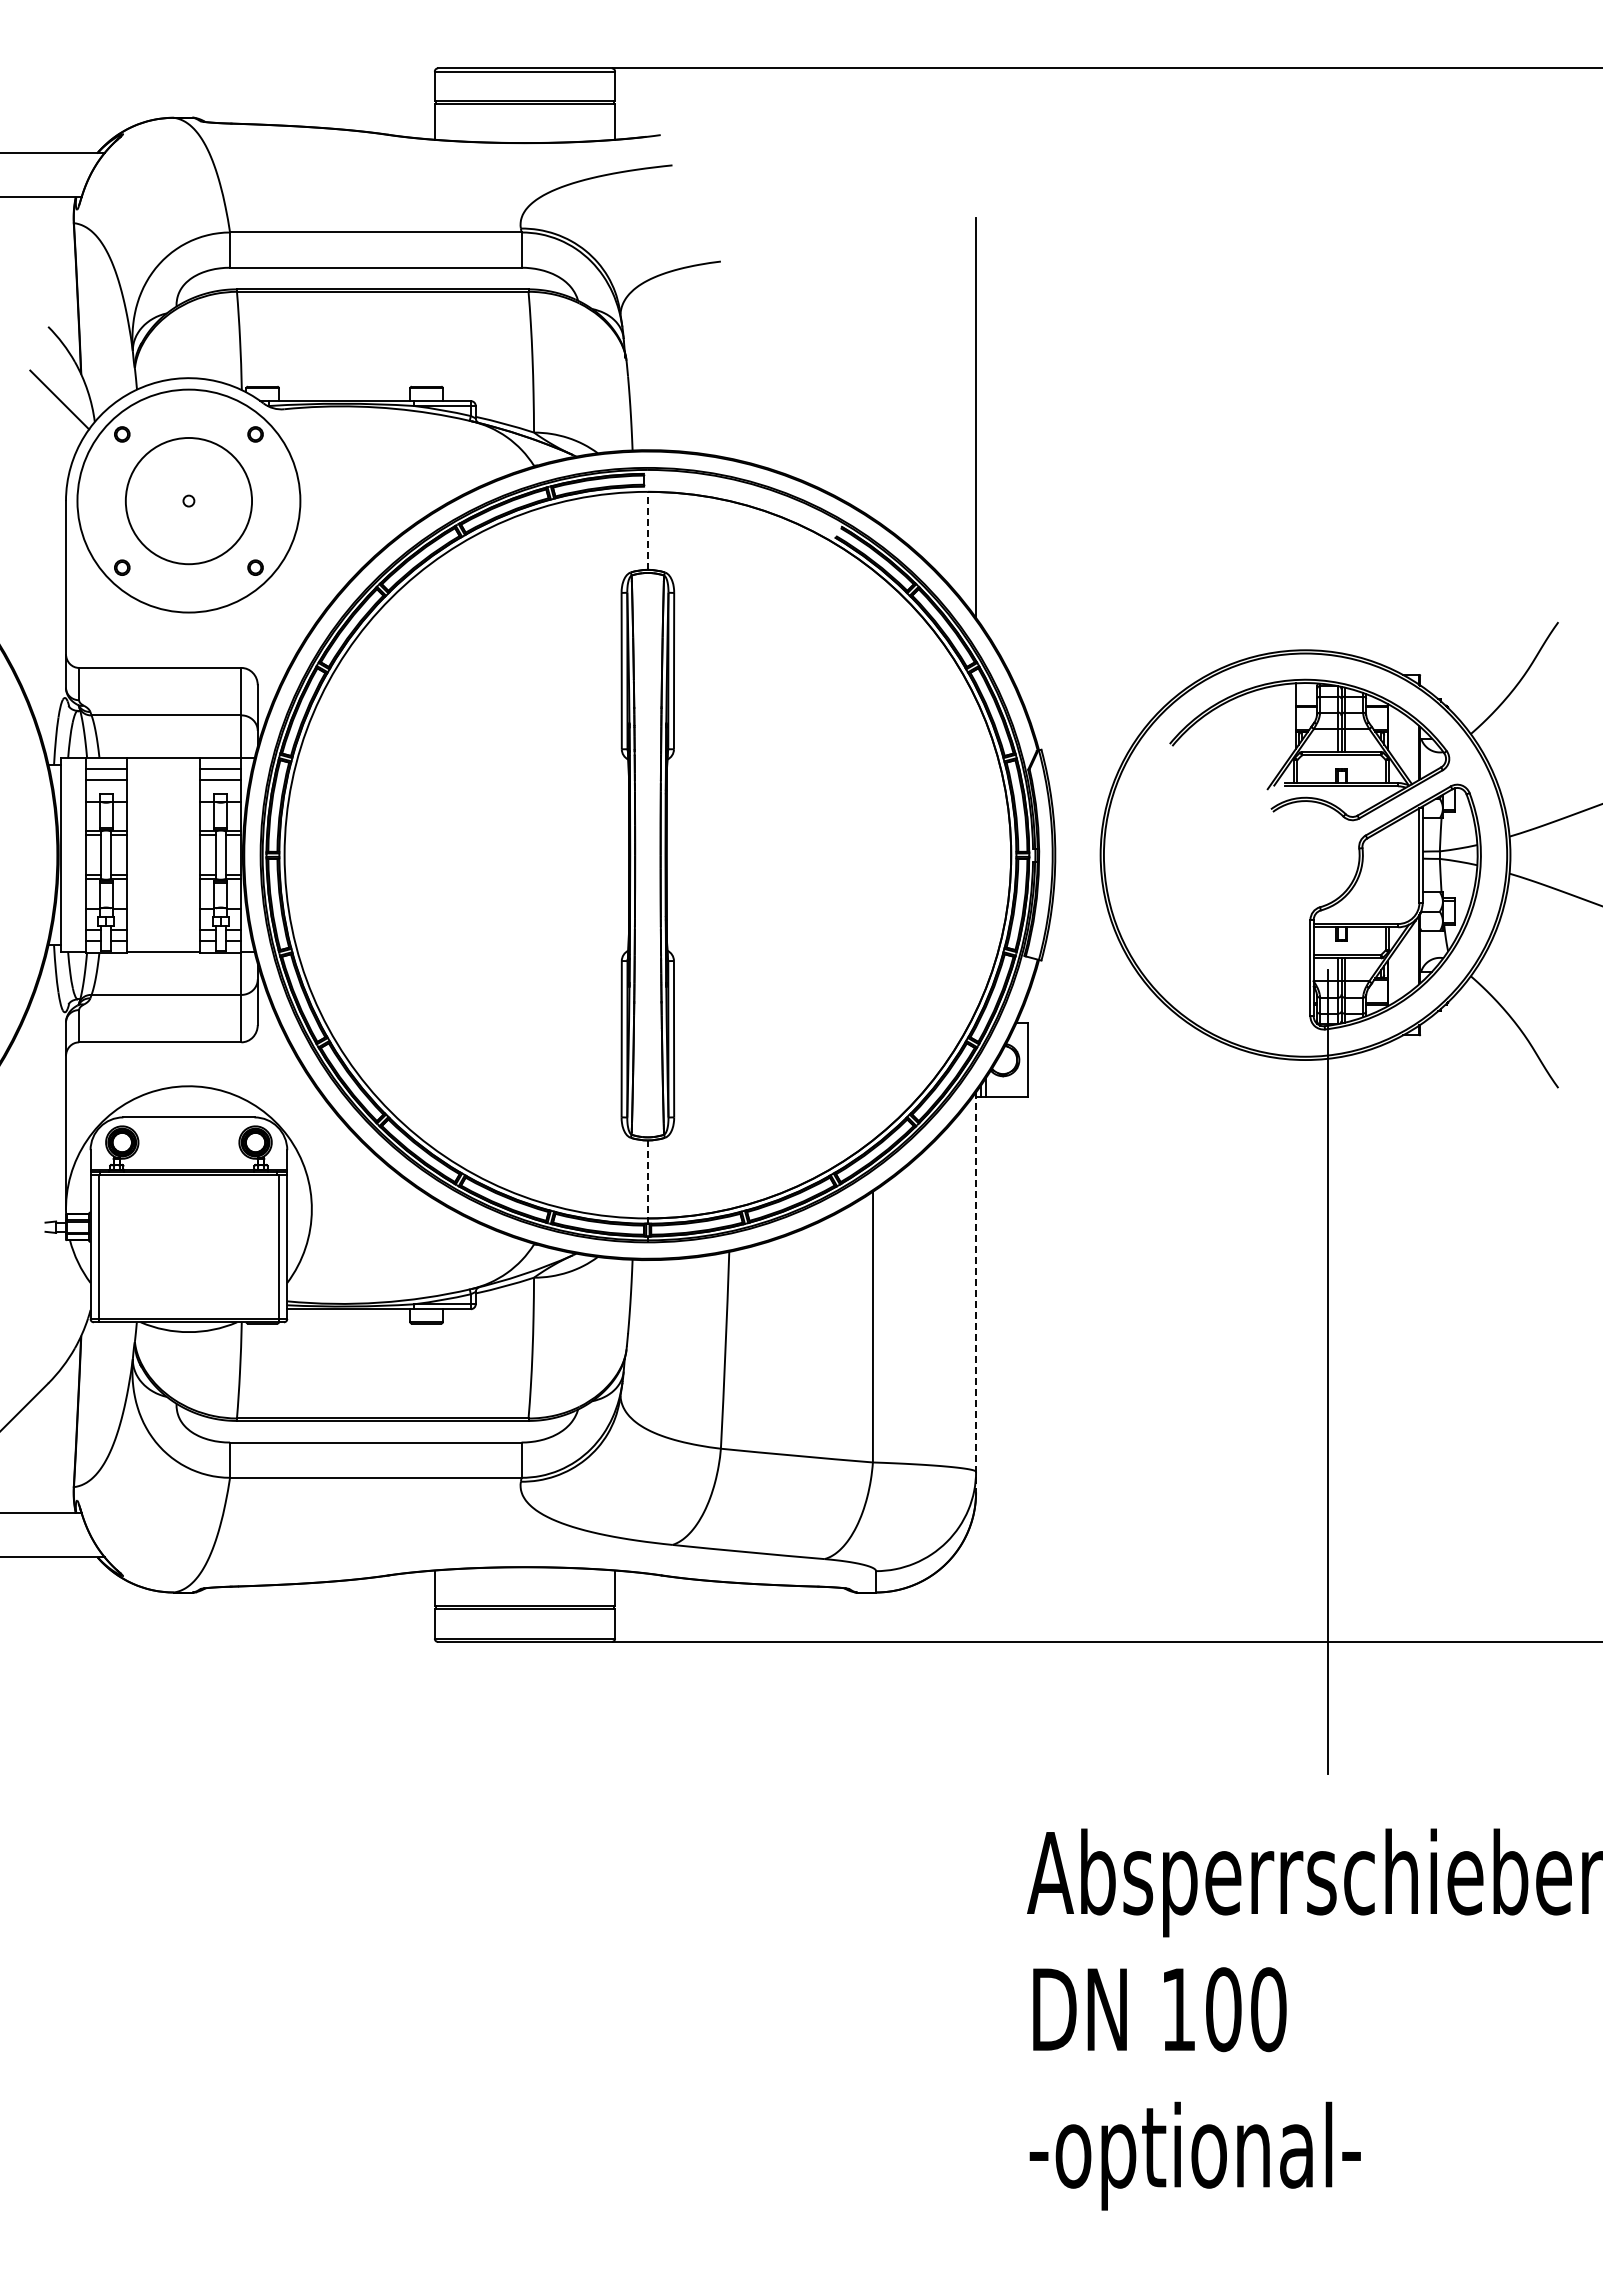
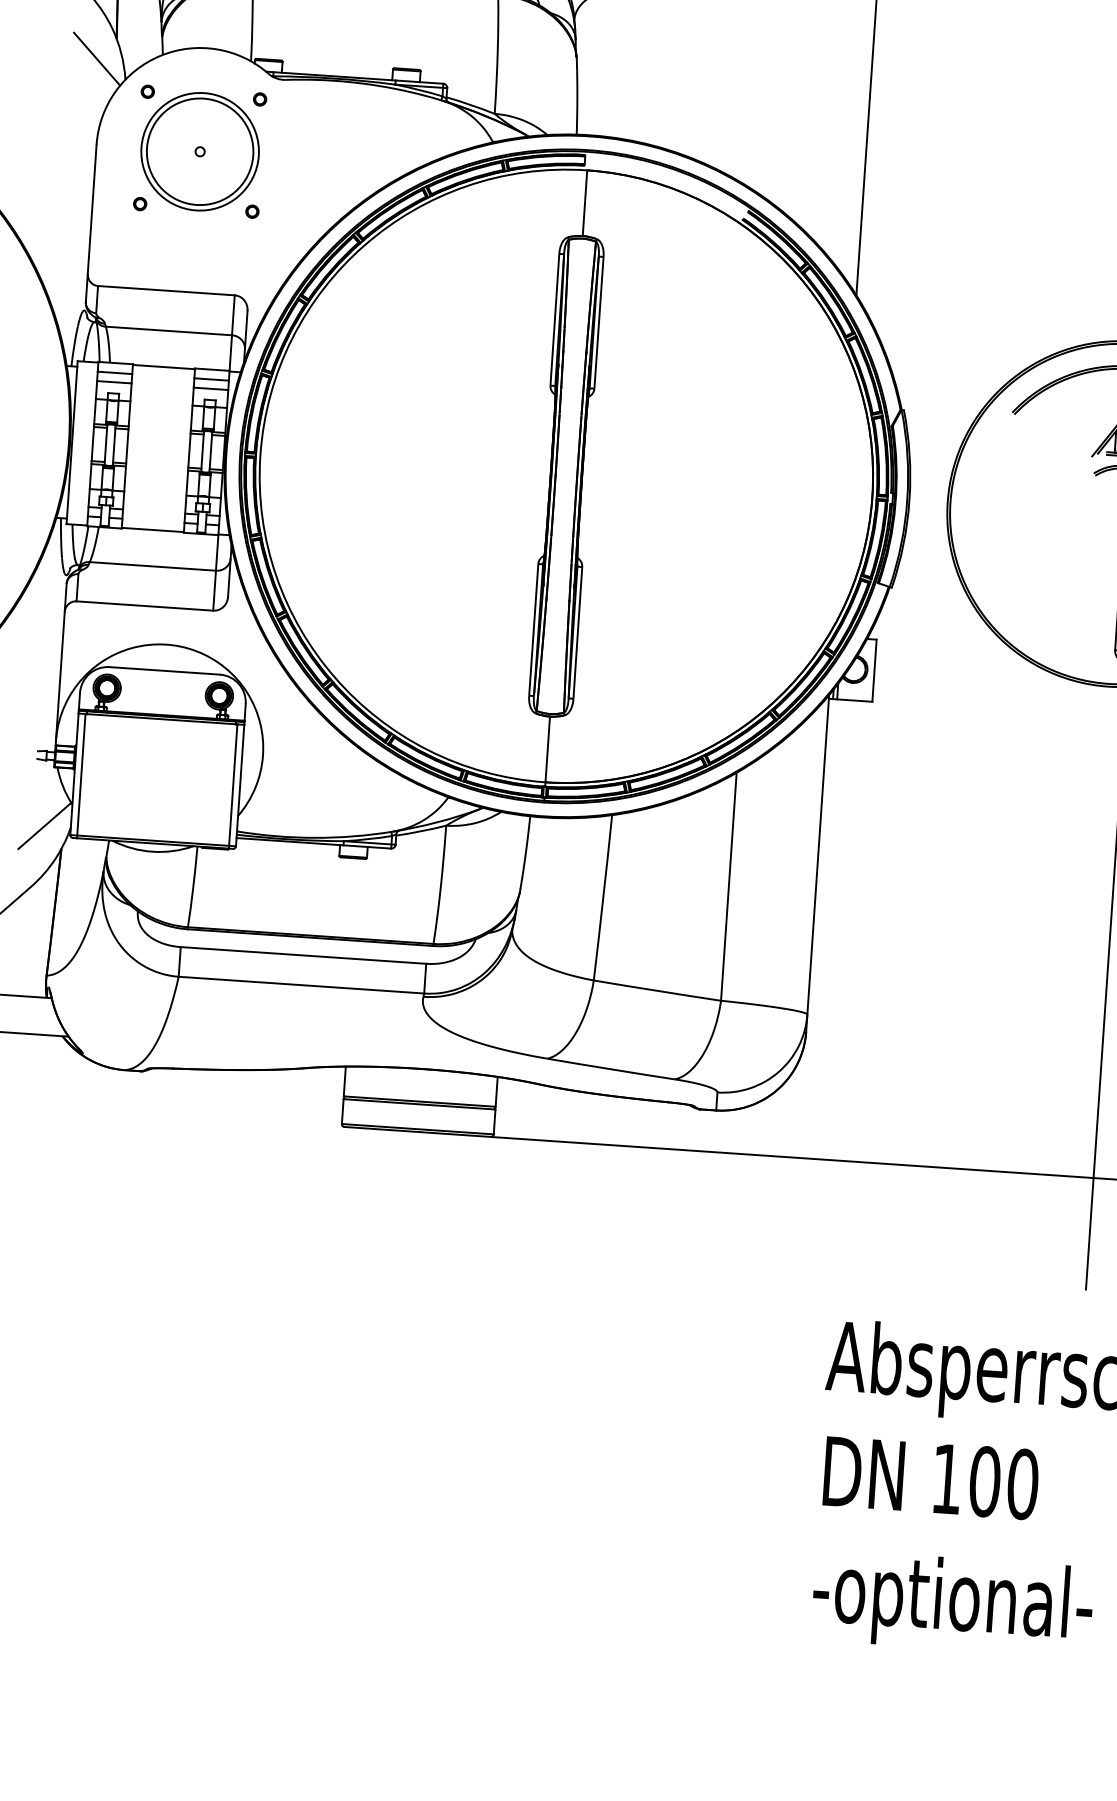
circle: (188, 500) -> (199, 151), size x0.62
line: (647, 530) -> (584, 202), dashed -> solid
line: (647, 1179) -> (547, 749), dashed -> solid
line: (976, 1292) -> (818, 863), dashed -> solid
line: (59, 1309) -> (44, 825), added

